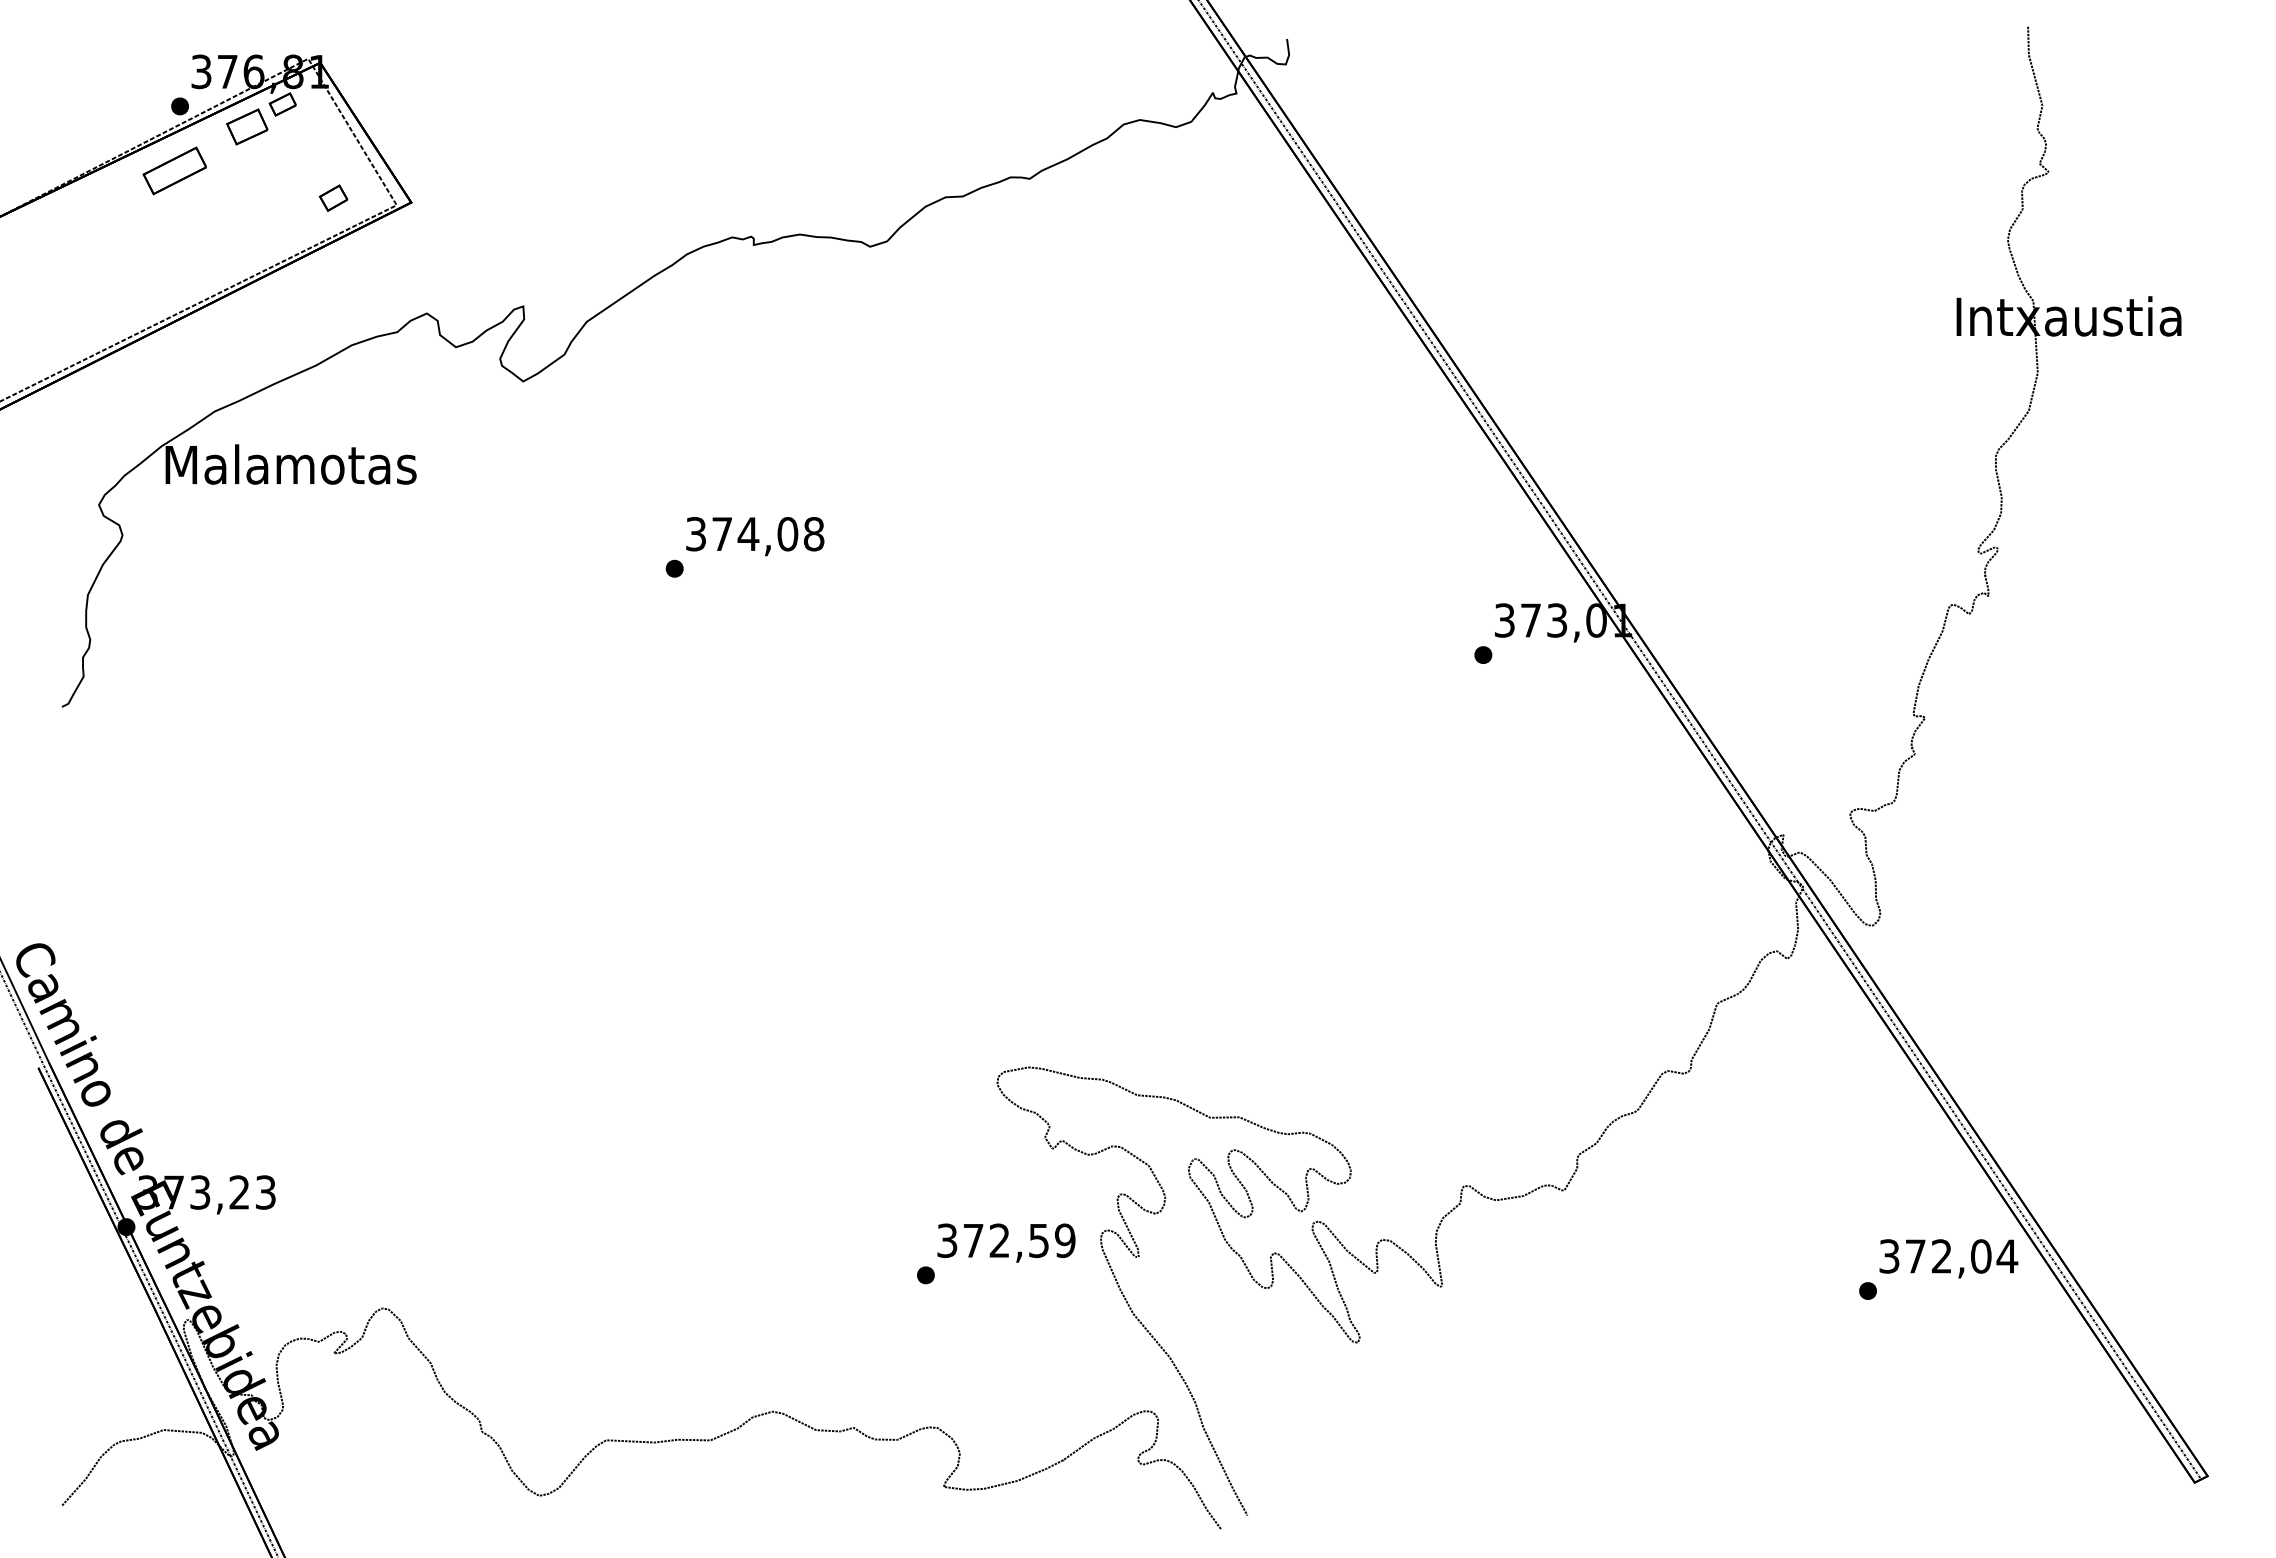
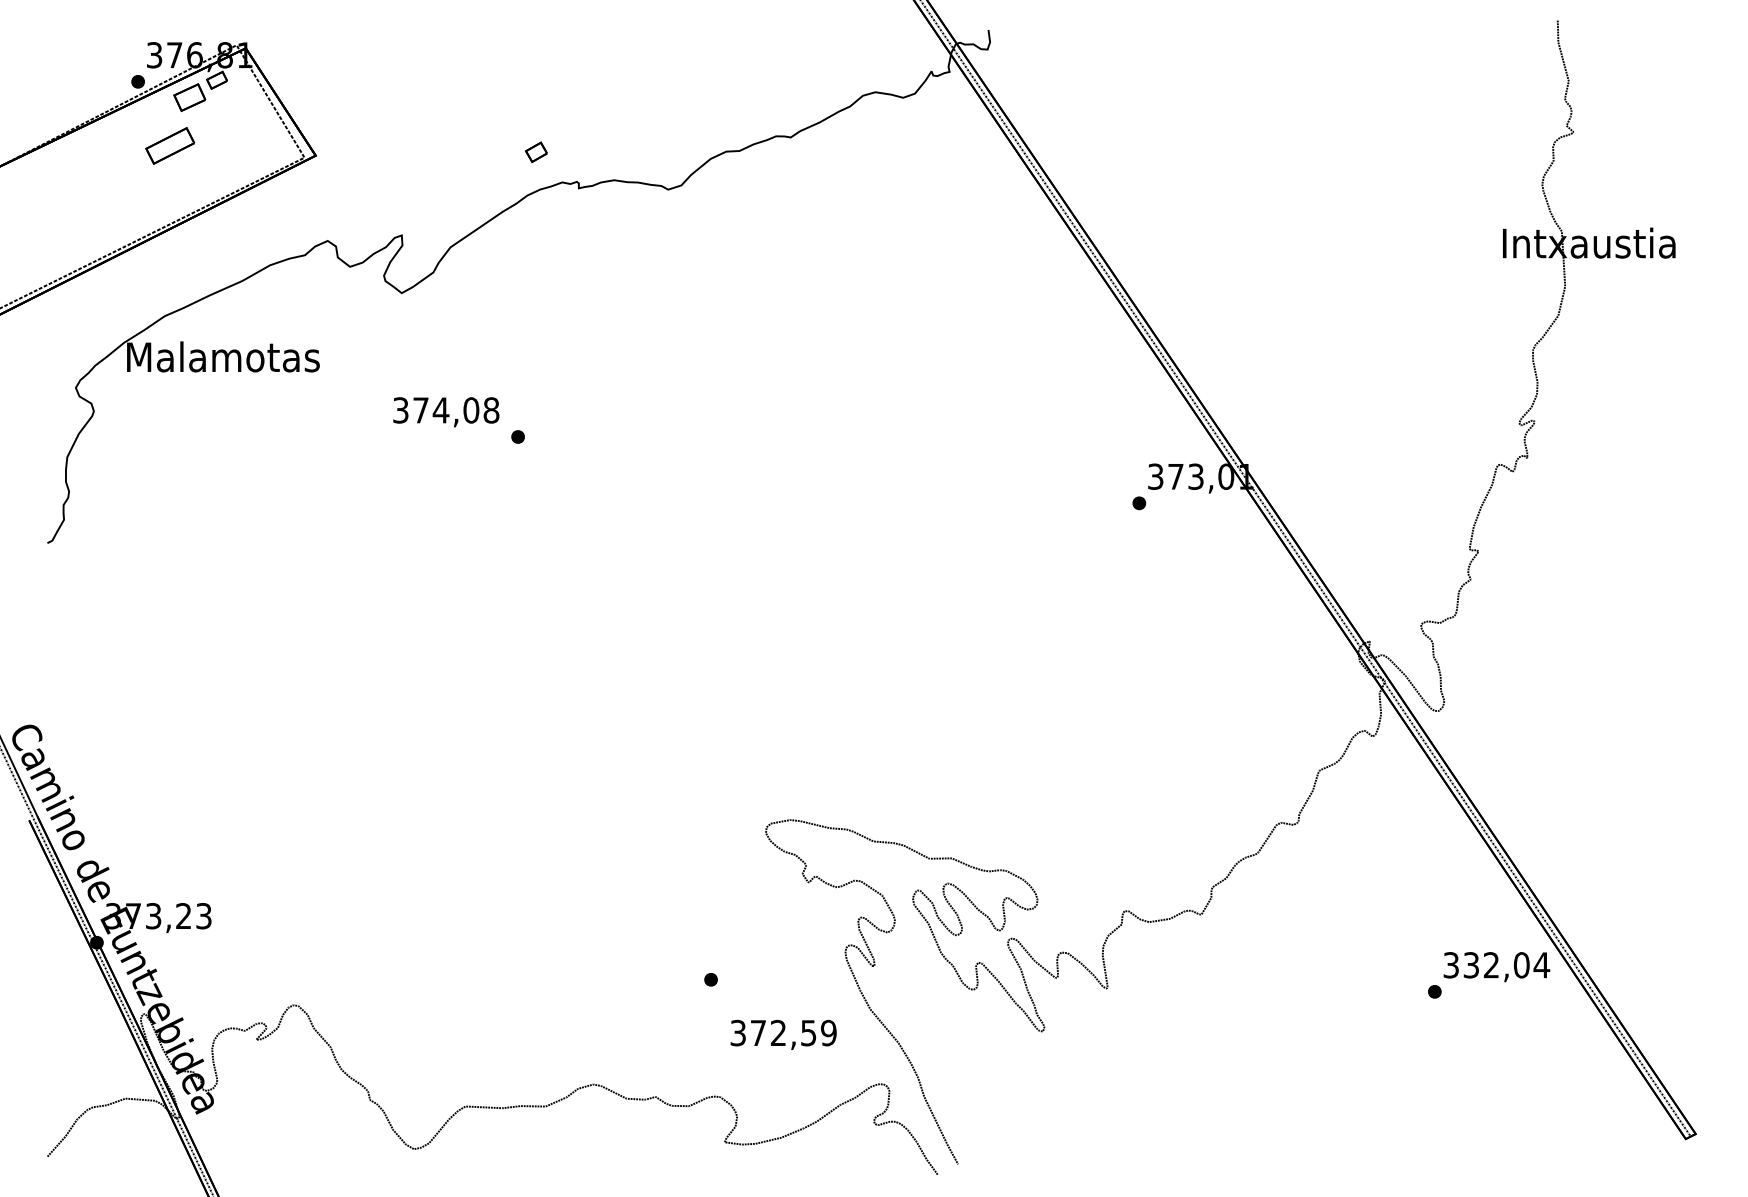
part: (174, 170) -> (169, 145), moved
part: (333, 197) -> (536, 151), moved
text: (755, 536) -> (446, 412), moved
text: (1006, 1242) -> (783, 1034), moved
text: (1915, 1256) -> (1471, 965), 372,04 -> 332,04

